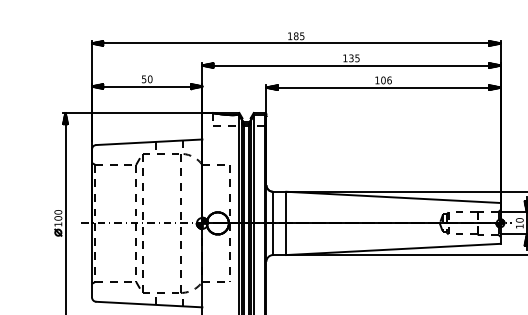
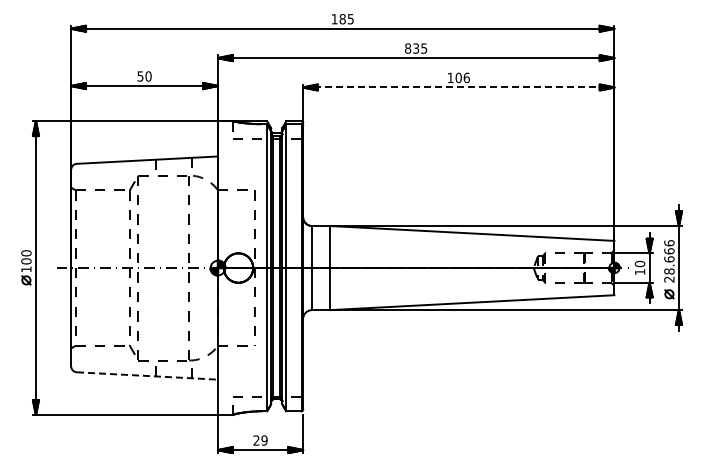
text: (345, 58) -> (408, 48), 135 -> 835
line: (383, 87) -> (458, 87), solid -> dashed
line: (149, 304) -> (147, 375), solid -> dashed

